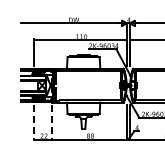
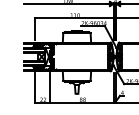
line: (33, 122) -> (34, 88), dashed -> solid
line: (52, 122) -> (50, 88), dashed -> solid

